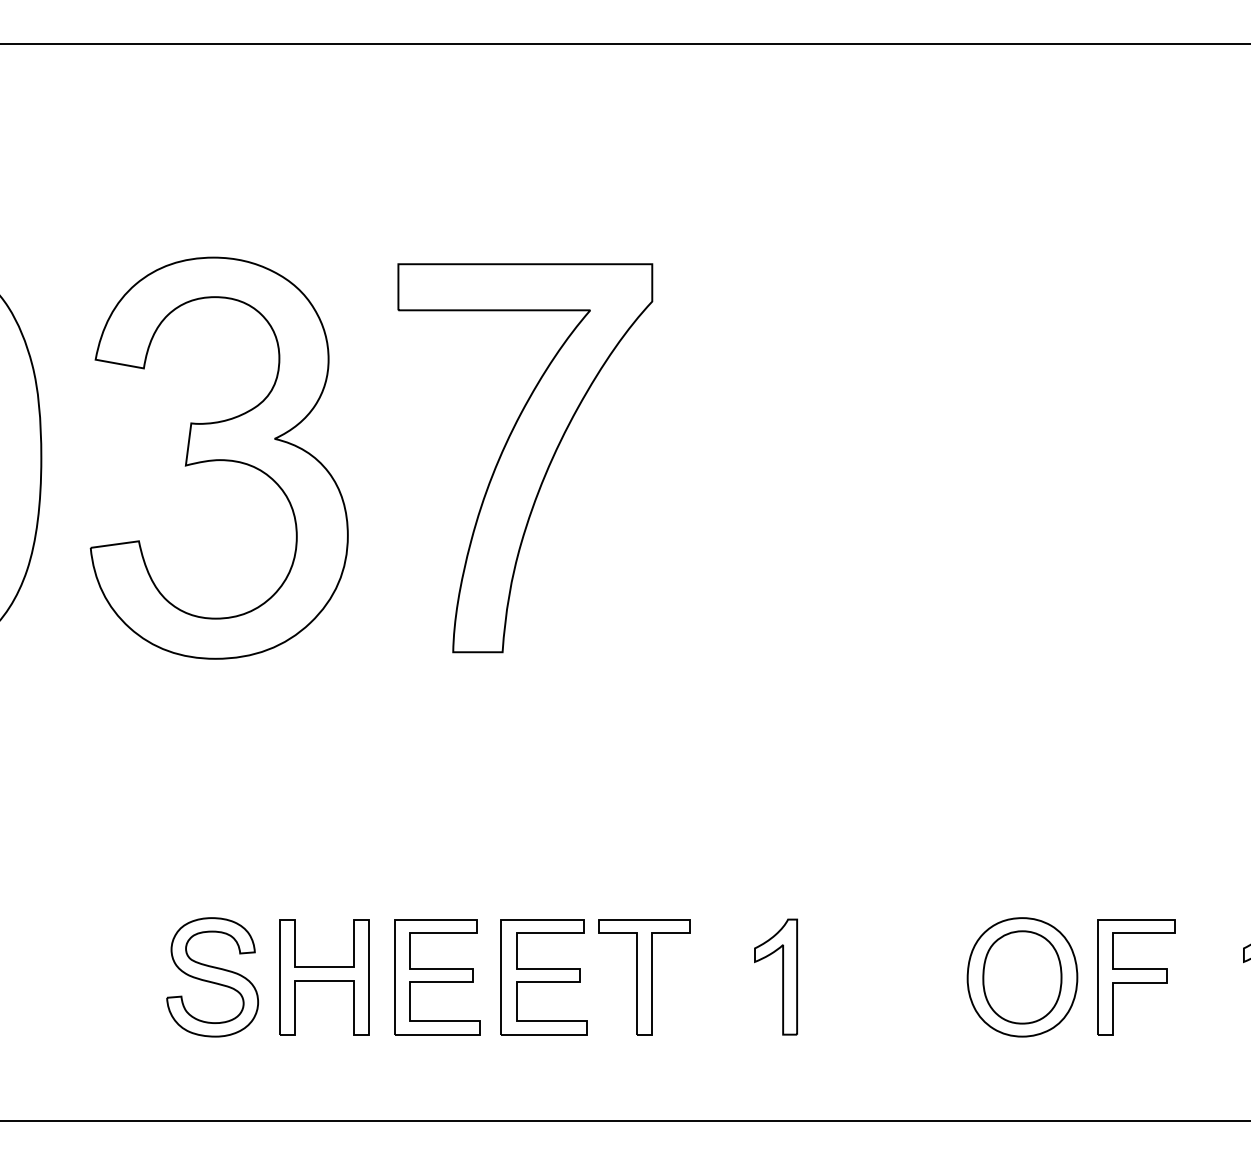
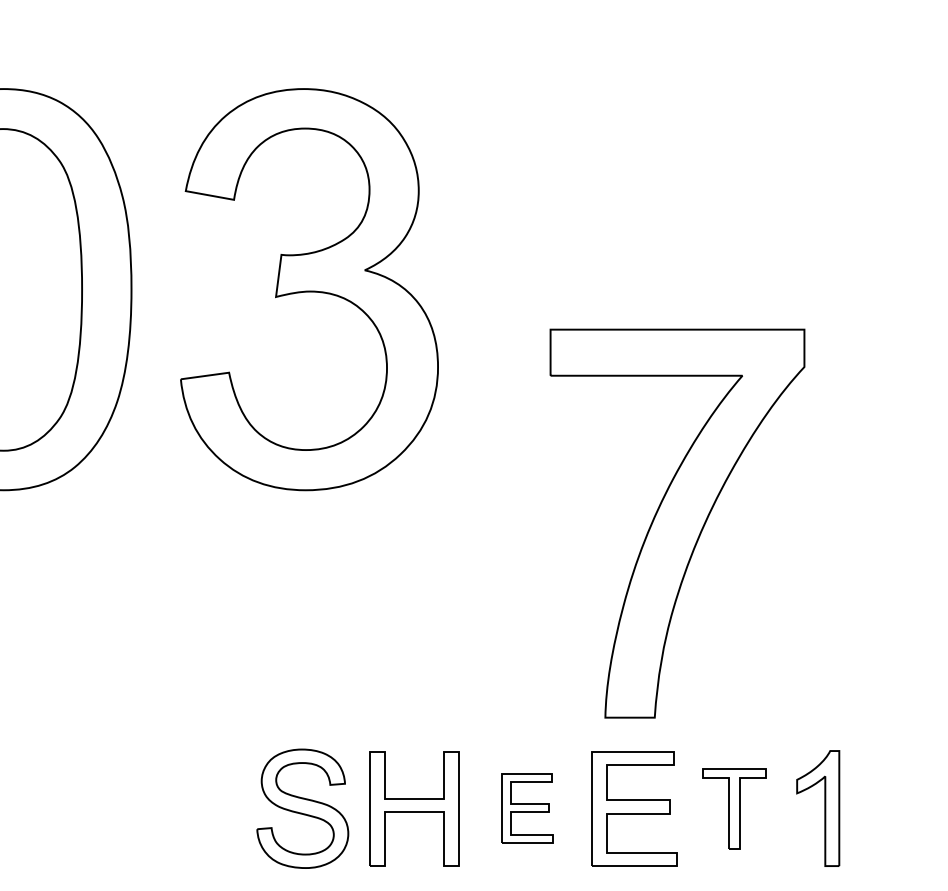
part: (525, 458) -> (677, 523), moved
part: (782, 976) -> (824, 807), moved
part: (437, 977) -> (527, 808), size x0.6
part: (644, 977) -> (734, 808), size x0.7

